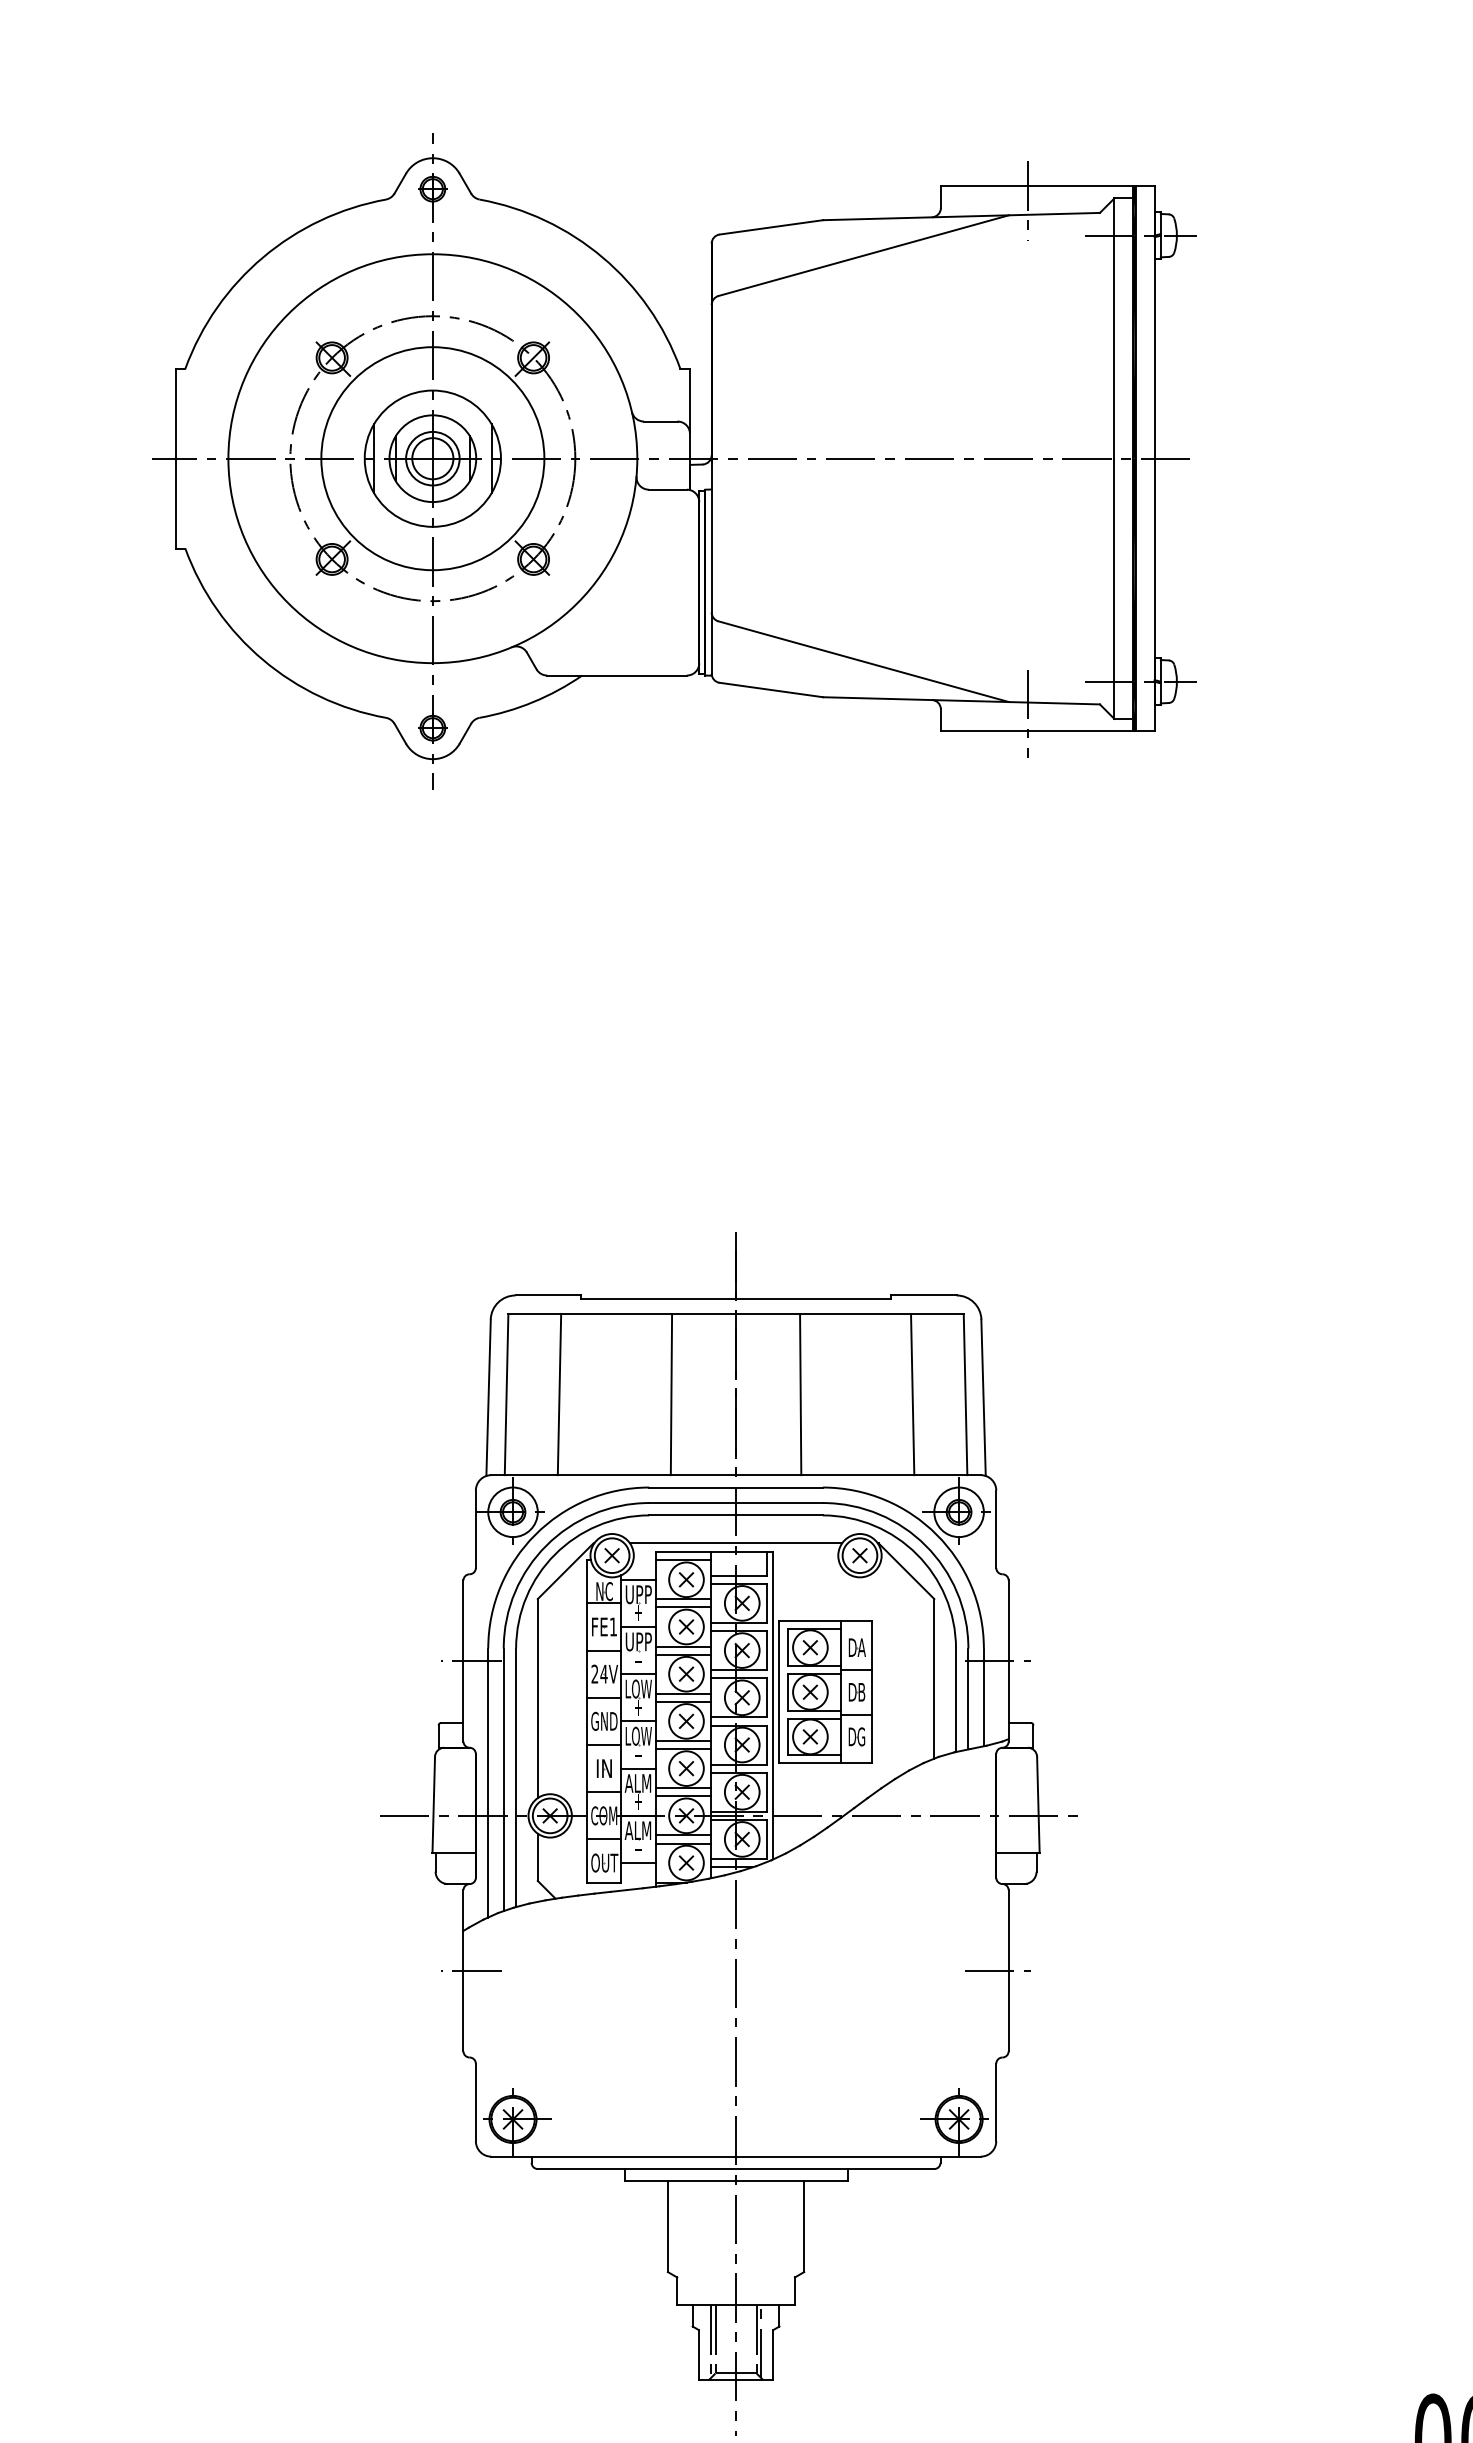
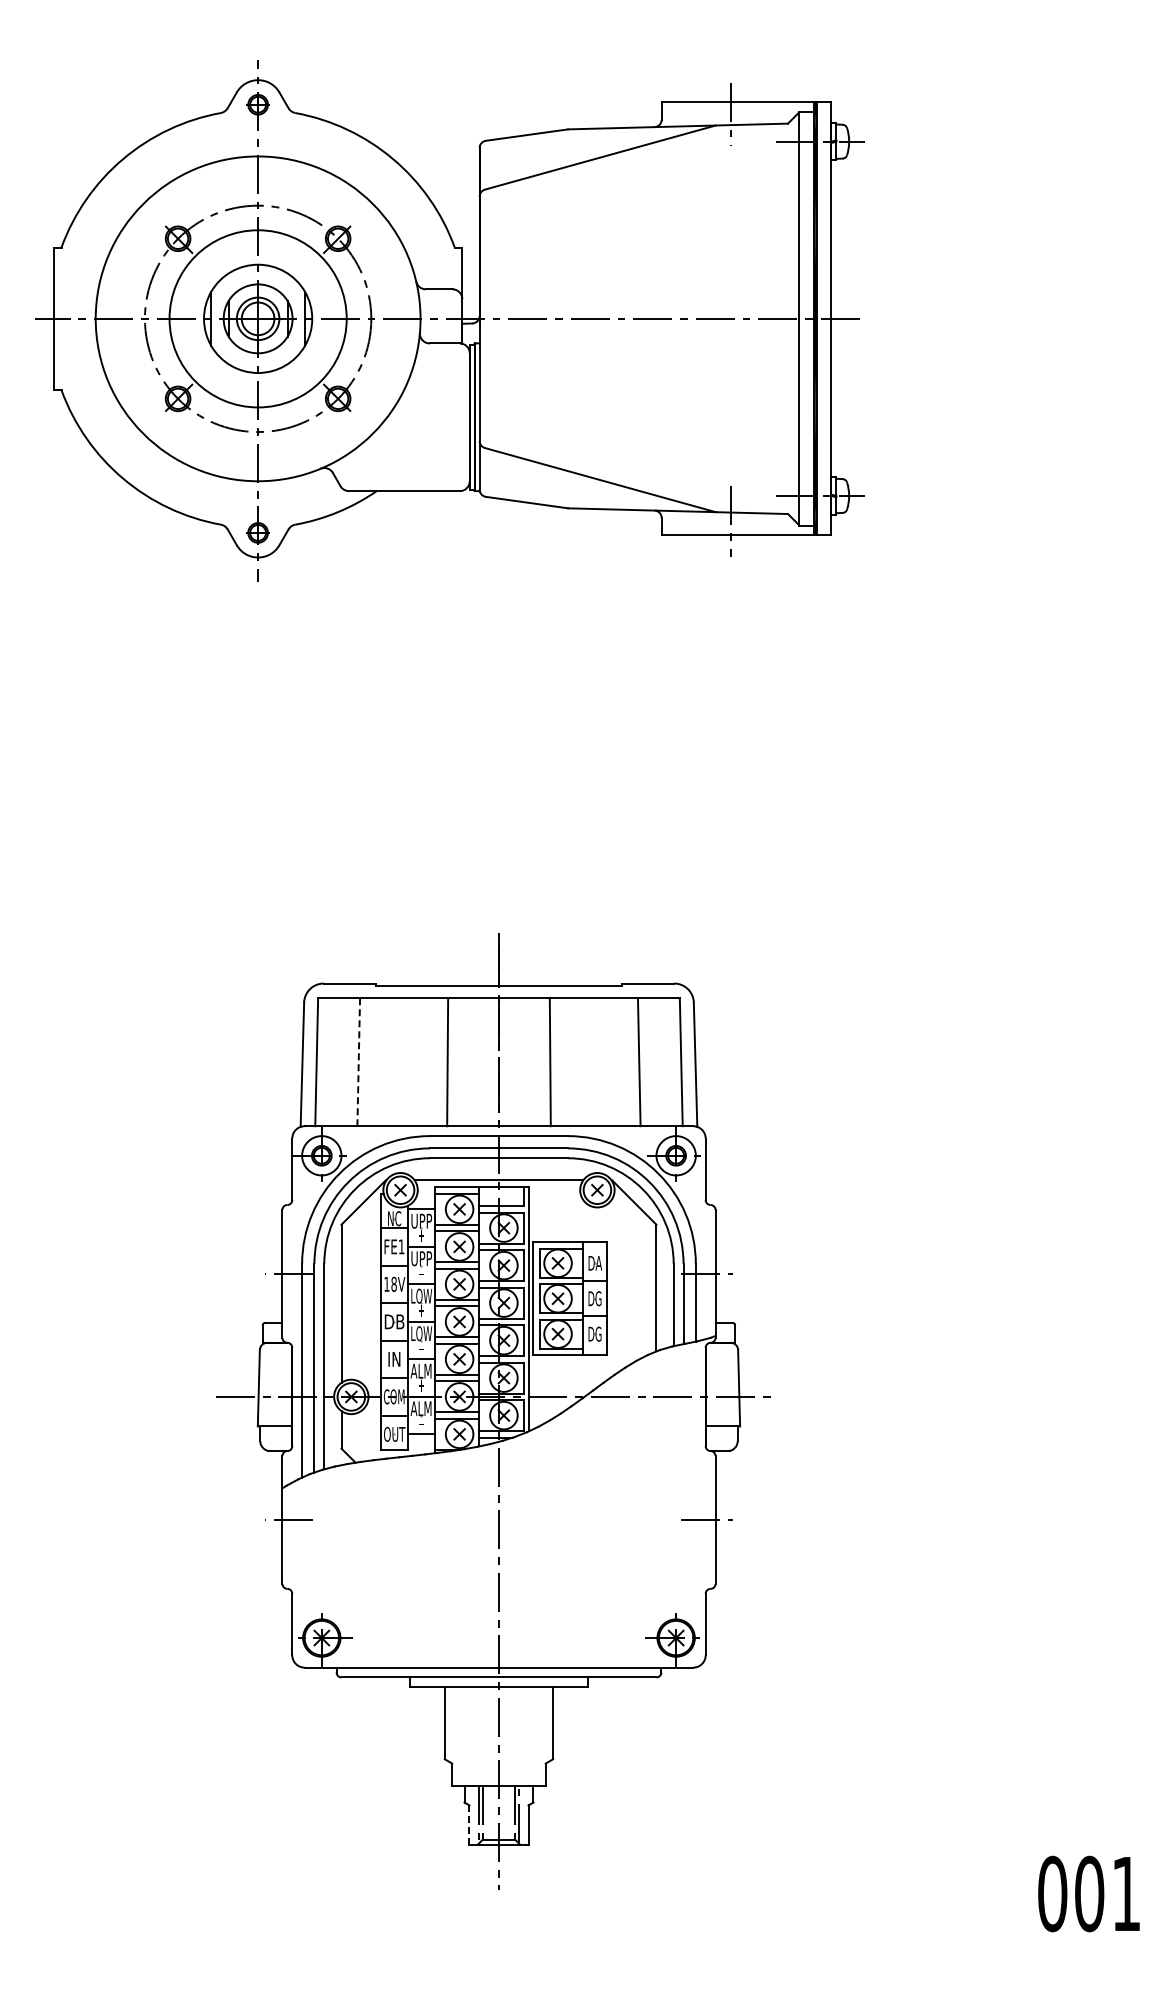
line: (559, 1394) -> (358, 1062), solid -> dashed
text: (599, 1673) -> (390, 1283), 24V -> 18V
text: (857, 1691) -> (595, 1298), DB -> DG
text: (604, 1720) -> (394, 1321), GND -> DB
line: (698, 2355) -> (469, 1825), solid -> dashed

